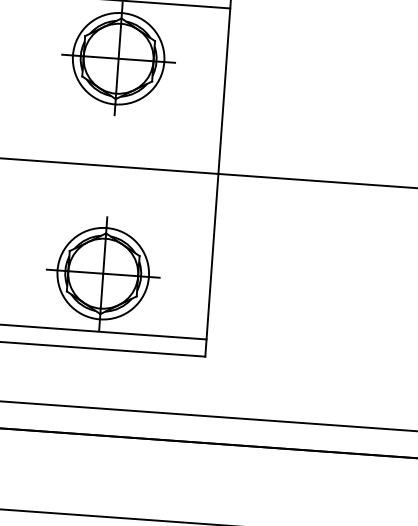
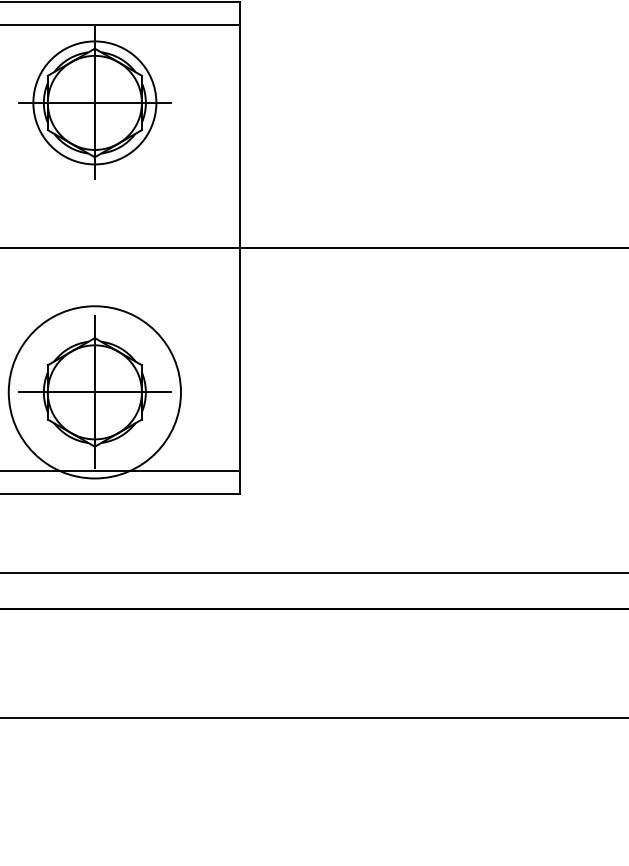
circle: (103, 273) -> (94, 391), size x1.4

